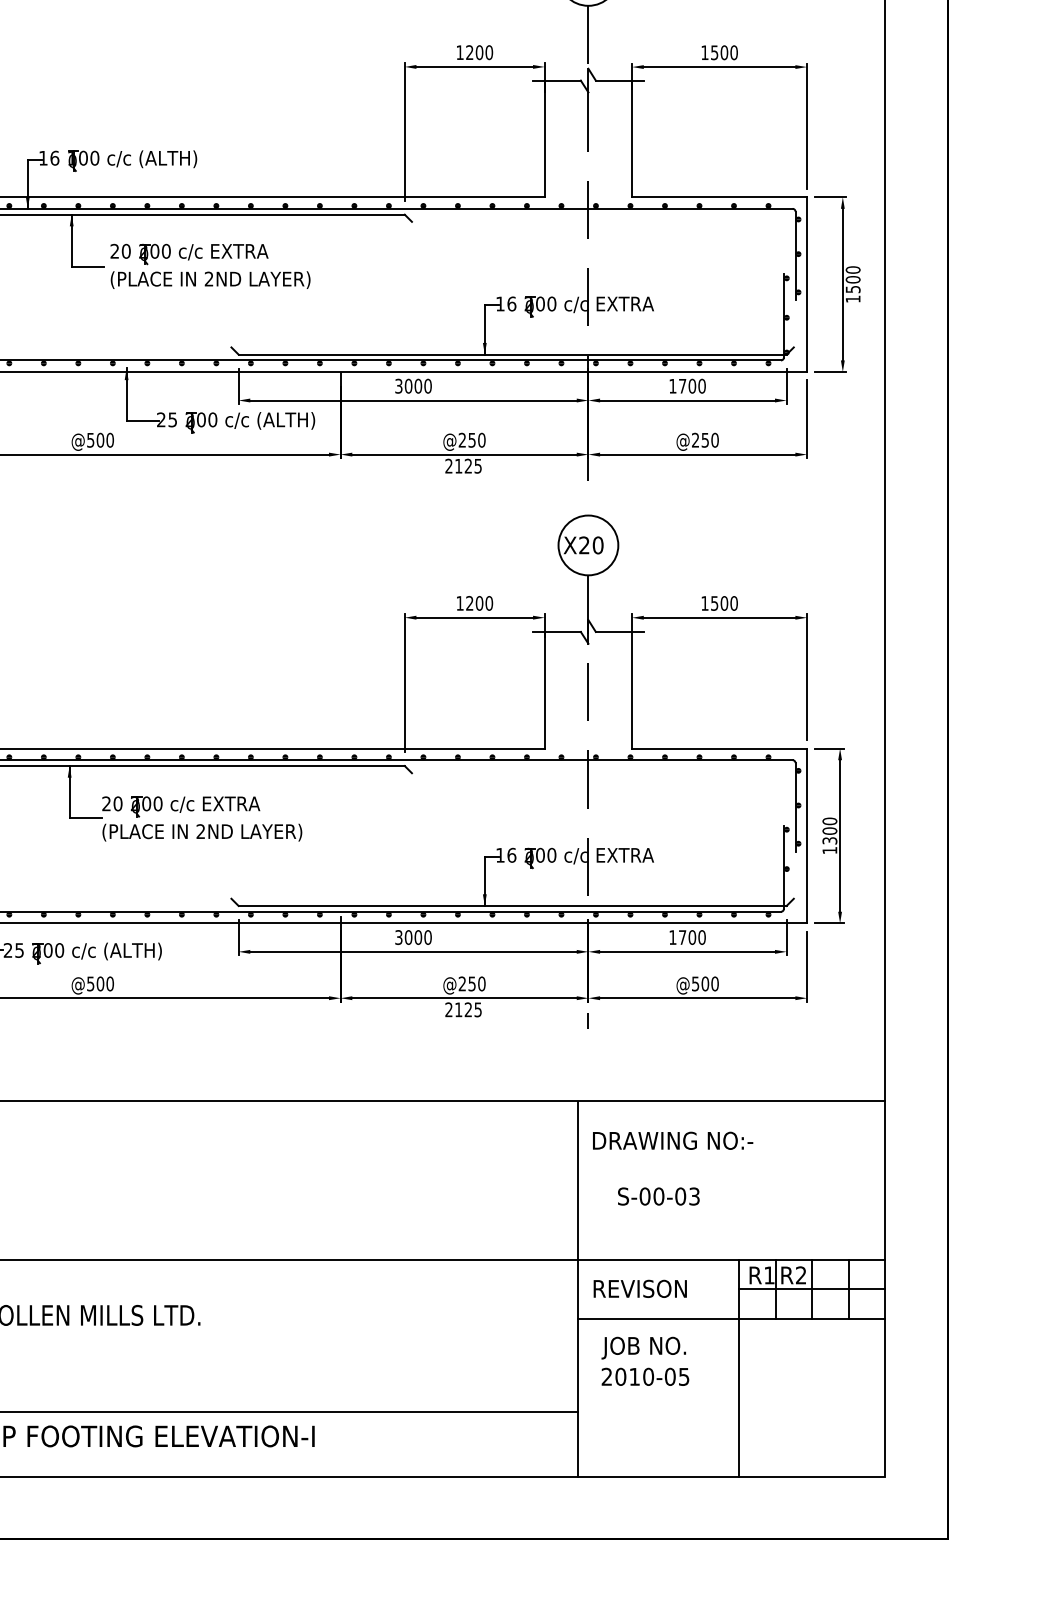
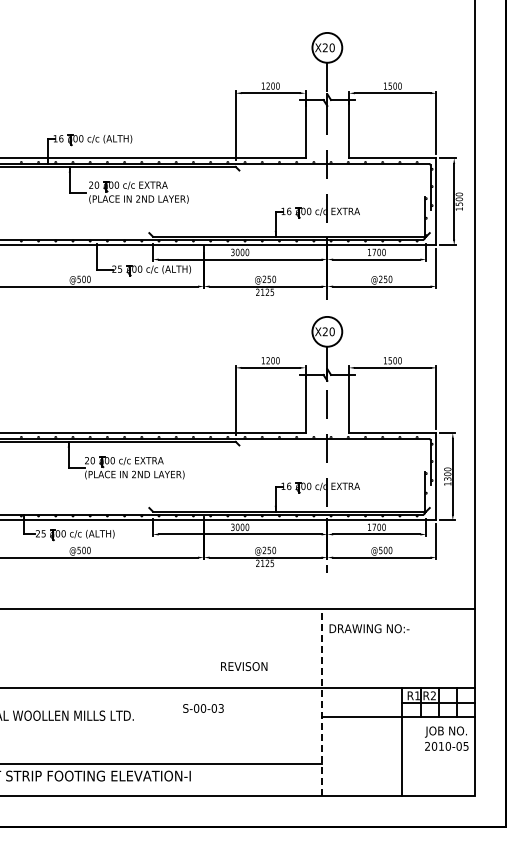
text: (658, 1196) -> (203, 708), moved
line: (578, 1288) -> (322, 702), solid -> dashed
text: (640, 1288) -> (244, 666), moved
text: (644, 1361) -> (446, 738), moved

